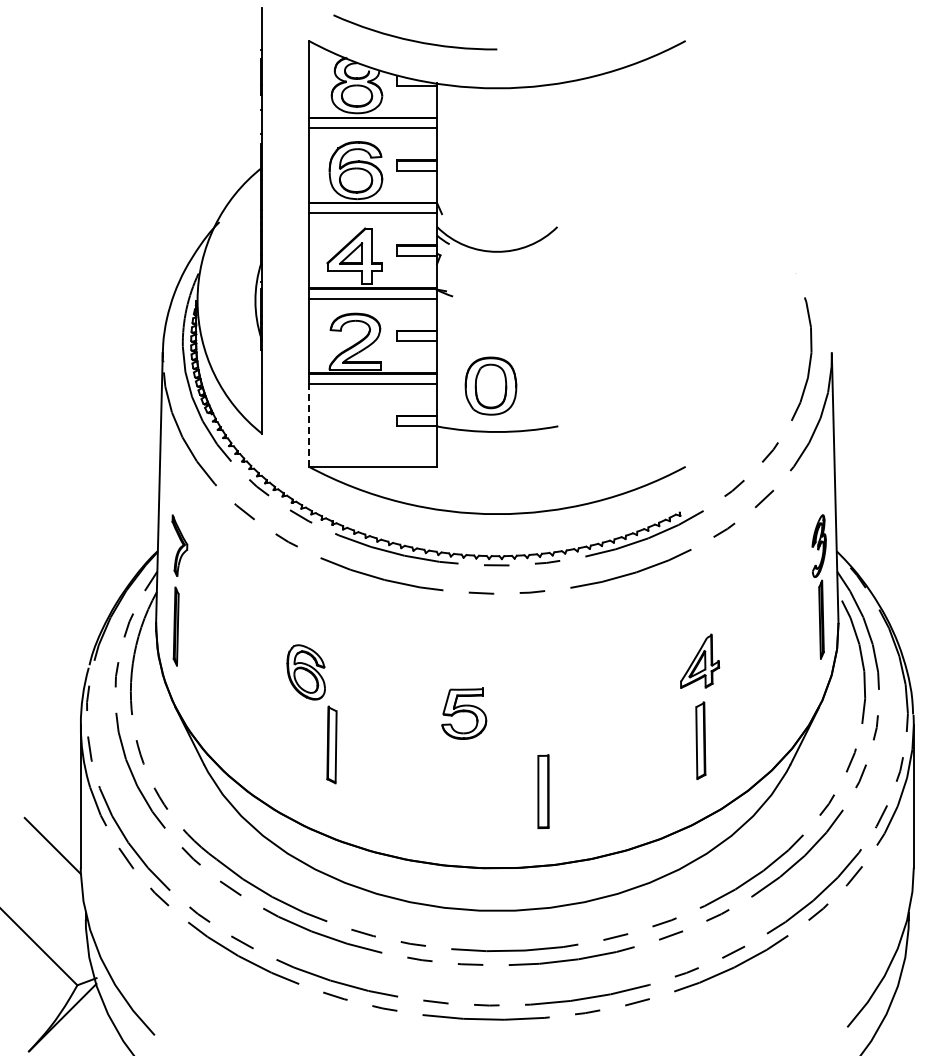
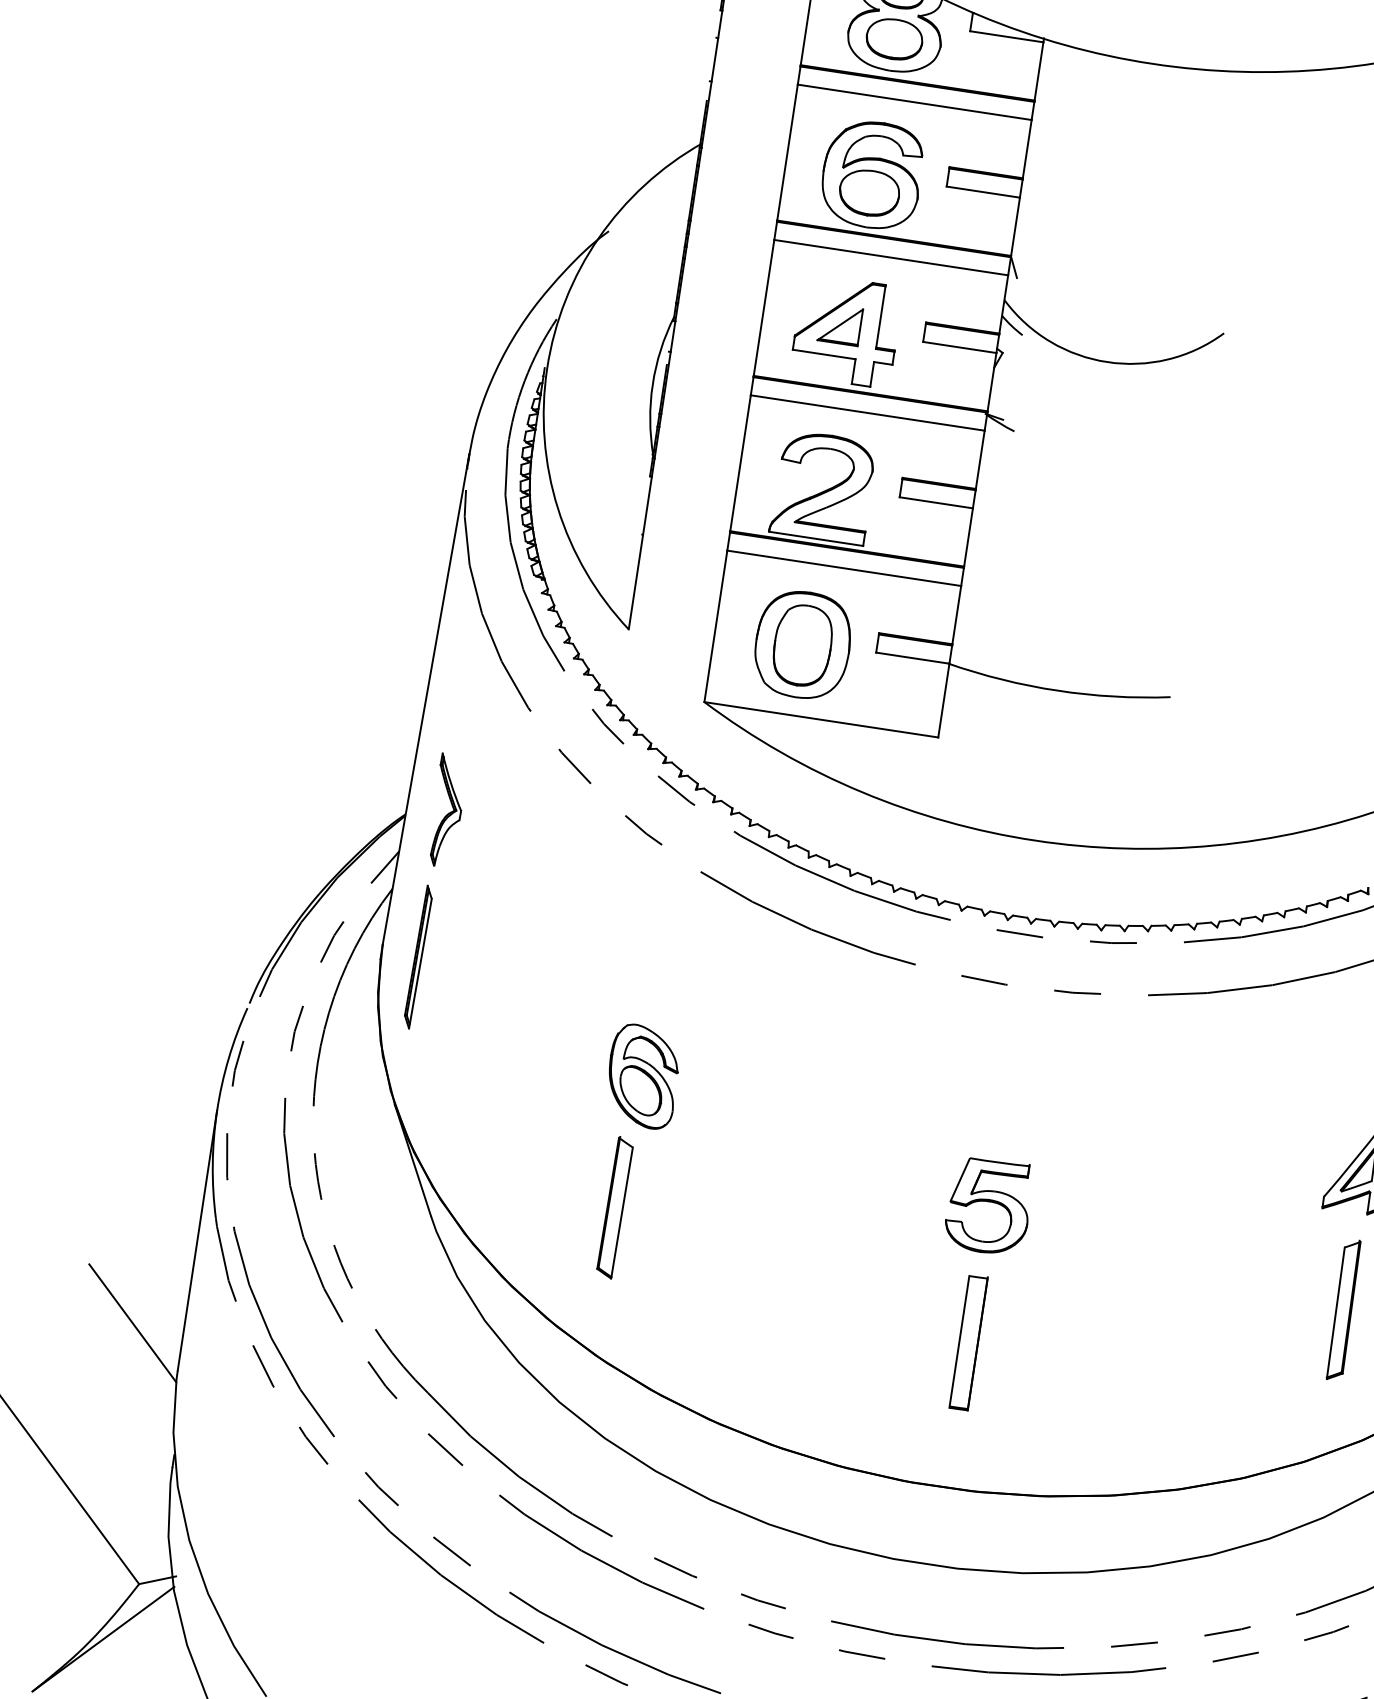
part: (490, 385) -> (802, 643), moved
line: (308, 425) -> (715, 626), dashed -> solid
part: (464, 713) -> (989, 1205), moved
part: (331, 744) -> (614, 1206), moved
part: (543, 791) -> (968, 1342), moved

